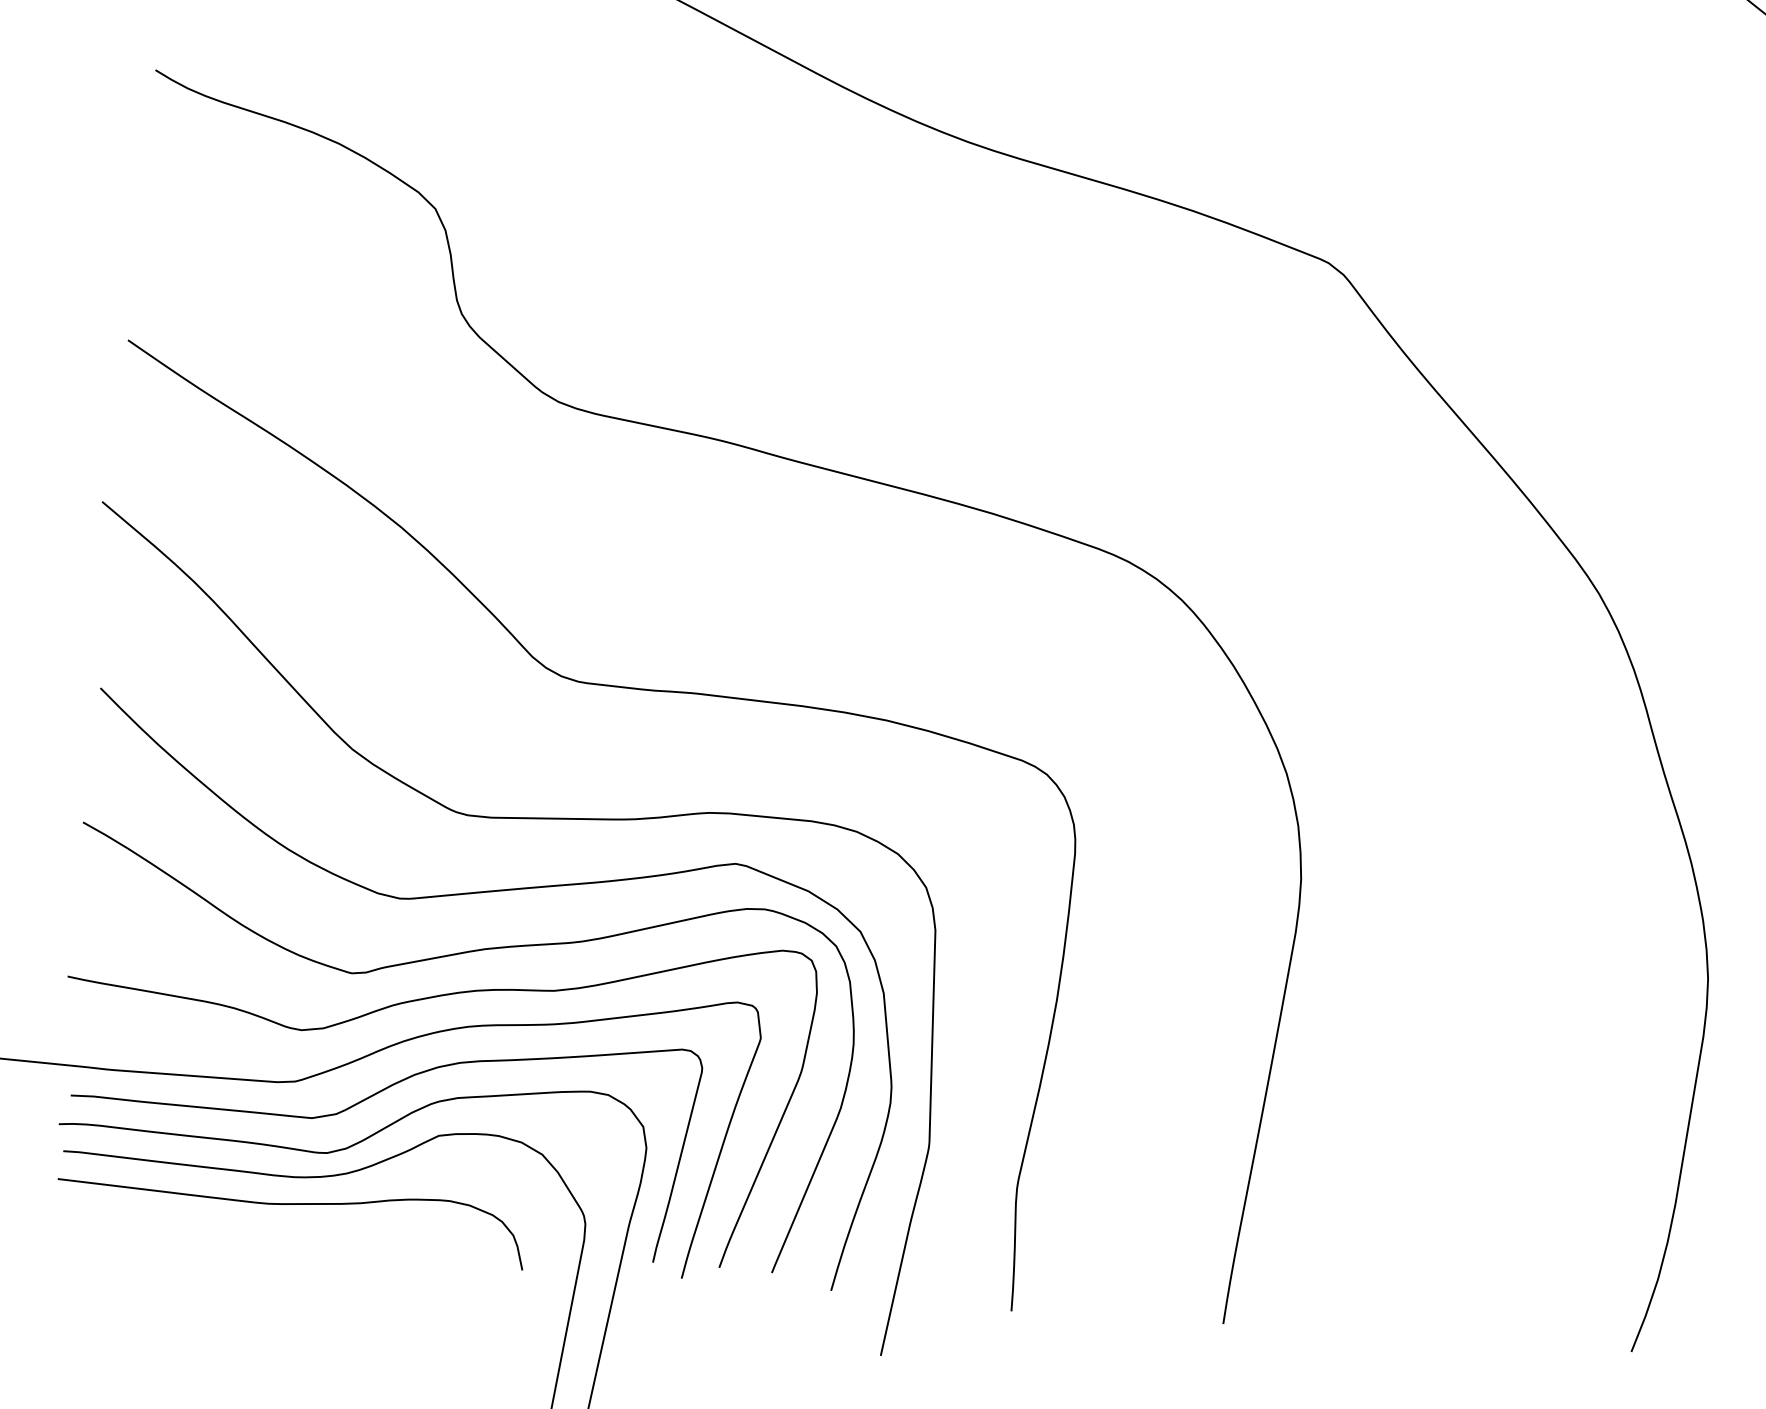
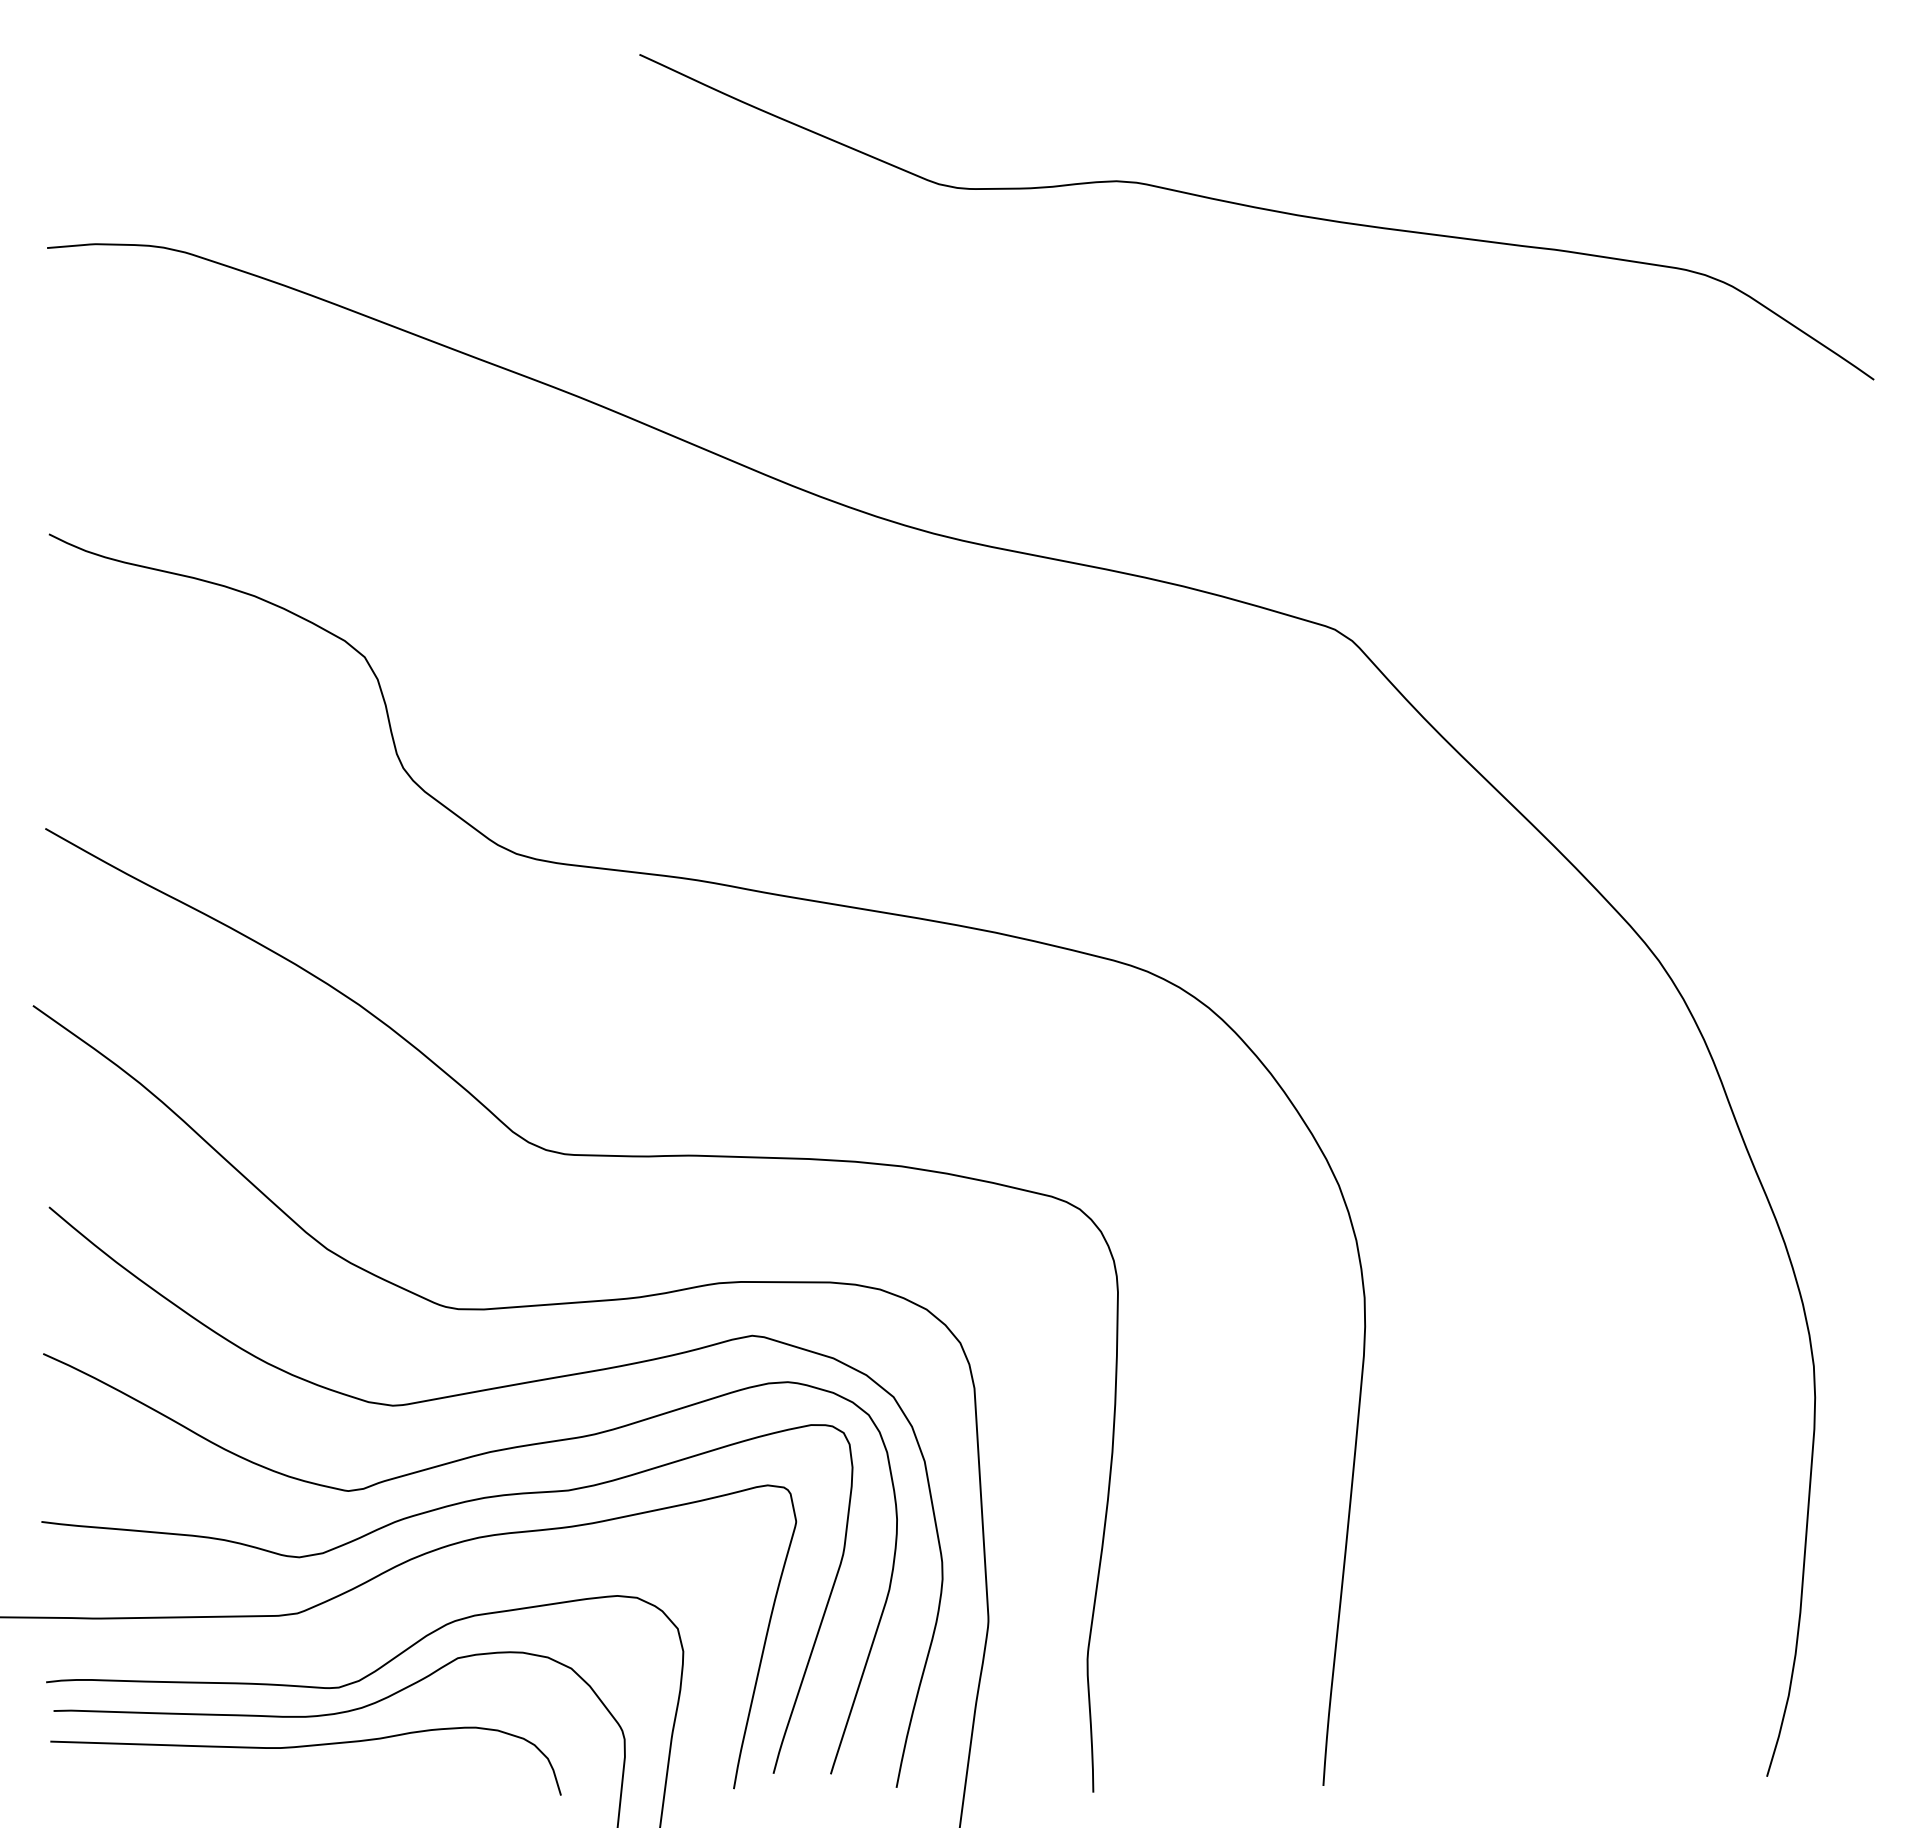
curve: (366, 1100) -> (376, 1626), removed

